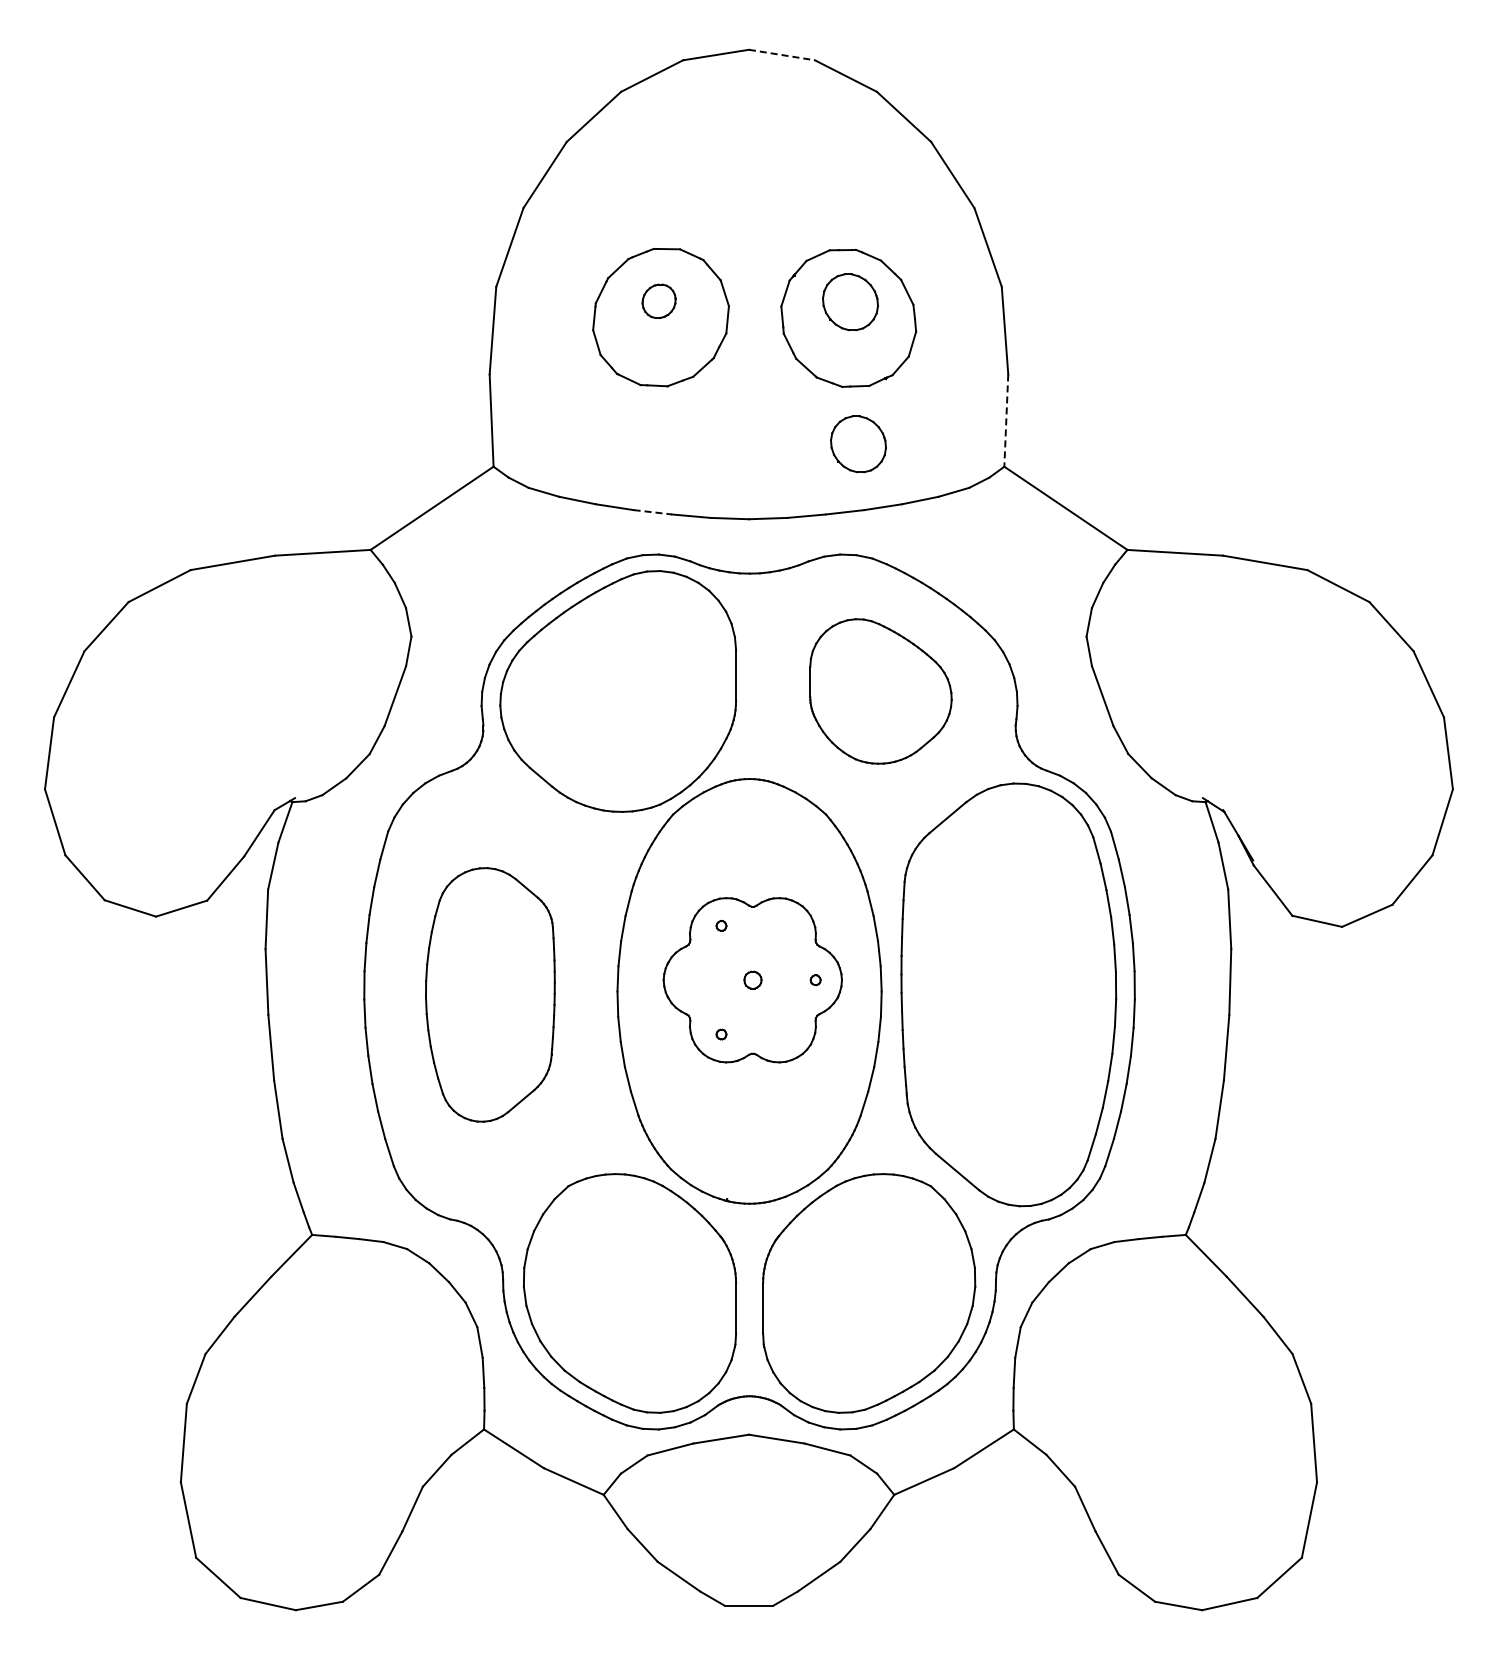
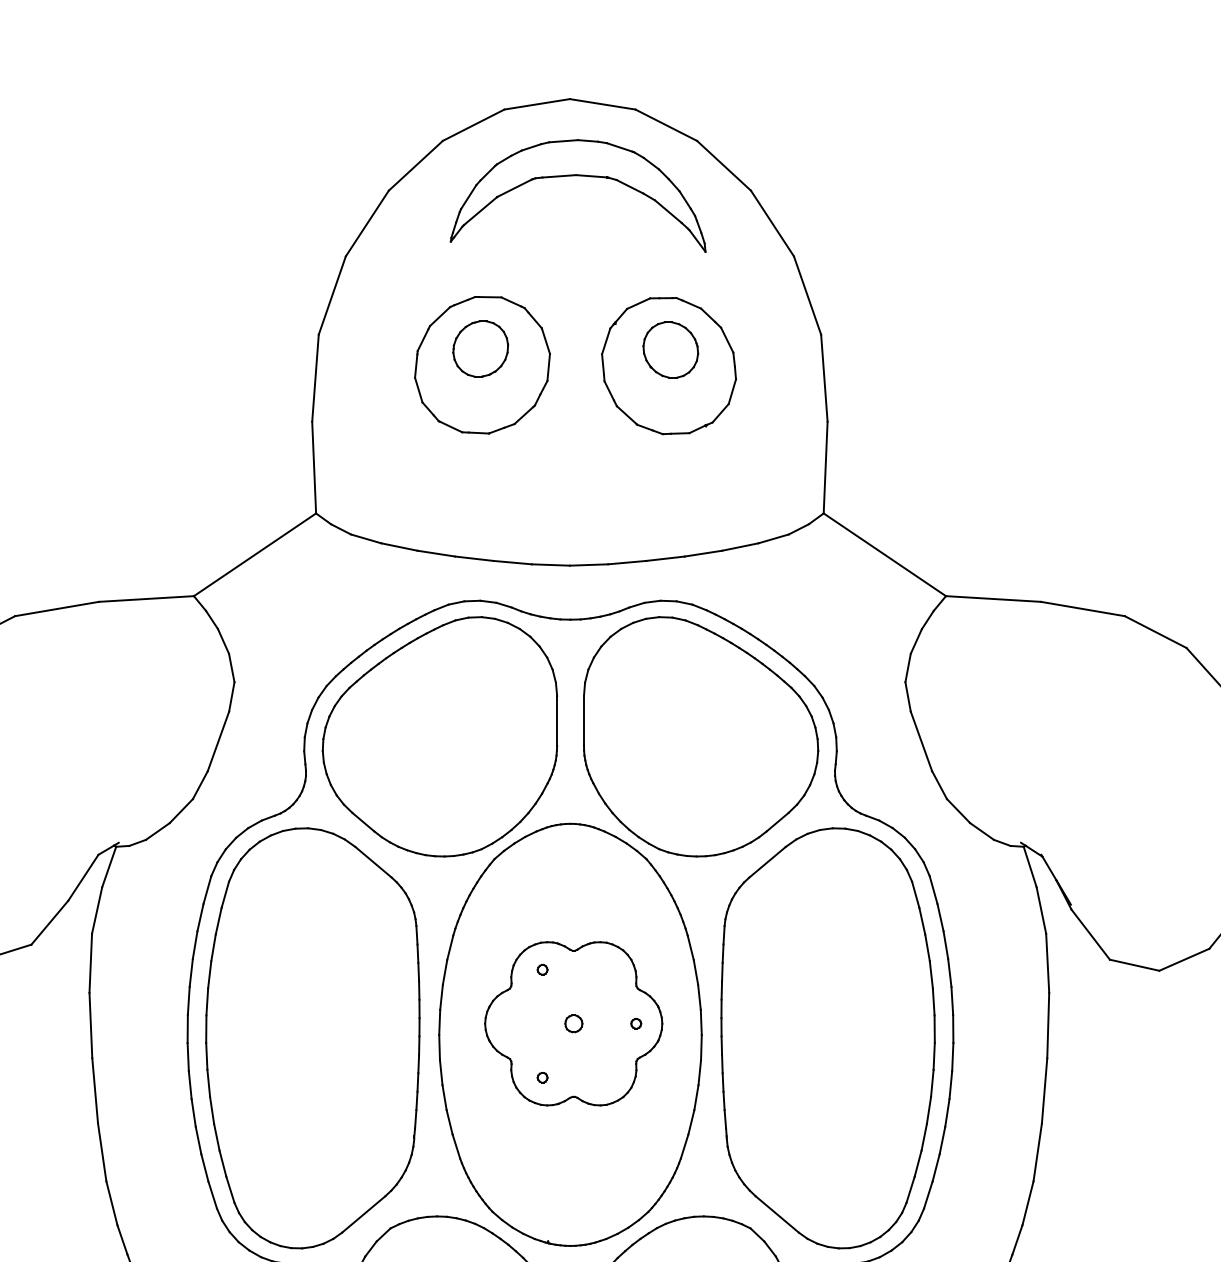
line: (782, 55) -> (603, 104), dashed -> solid
part: (757, 127) -> (578, 176), added
part: (658, 301) -> (479, 349), size x1.67
line: (1006, 421) -> (825, 468), dashed -> solid
part: (858, 444) -> (678, 491), removed
line: (653, 512) -> (475, 558), dashed -> solid
part: (880, 691) -> (700, 736), size x1.67
part: (490, 994) -> (313, 1037), size x1.67

